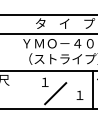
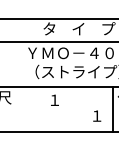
line: (55, 93) -> (67, 113), removed

